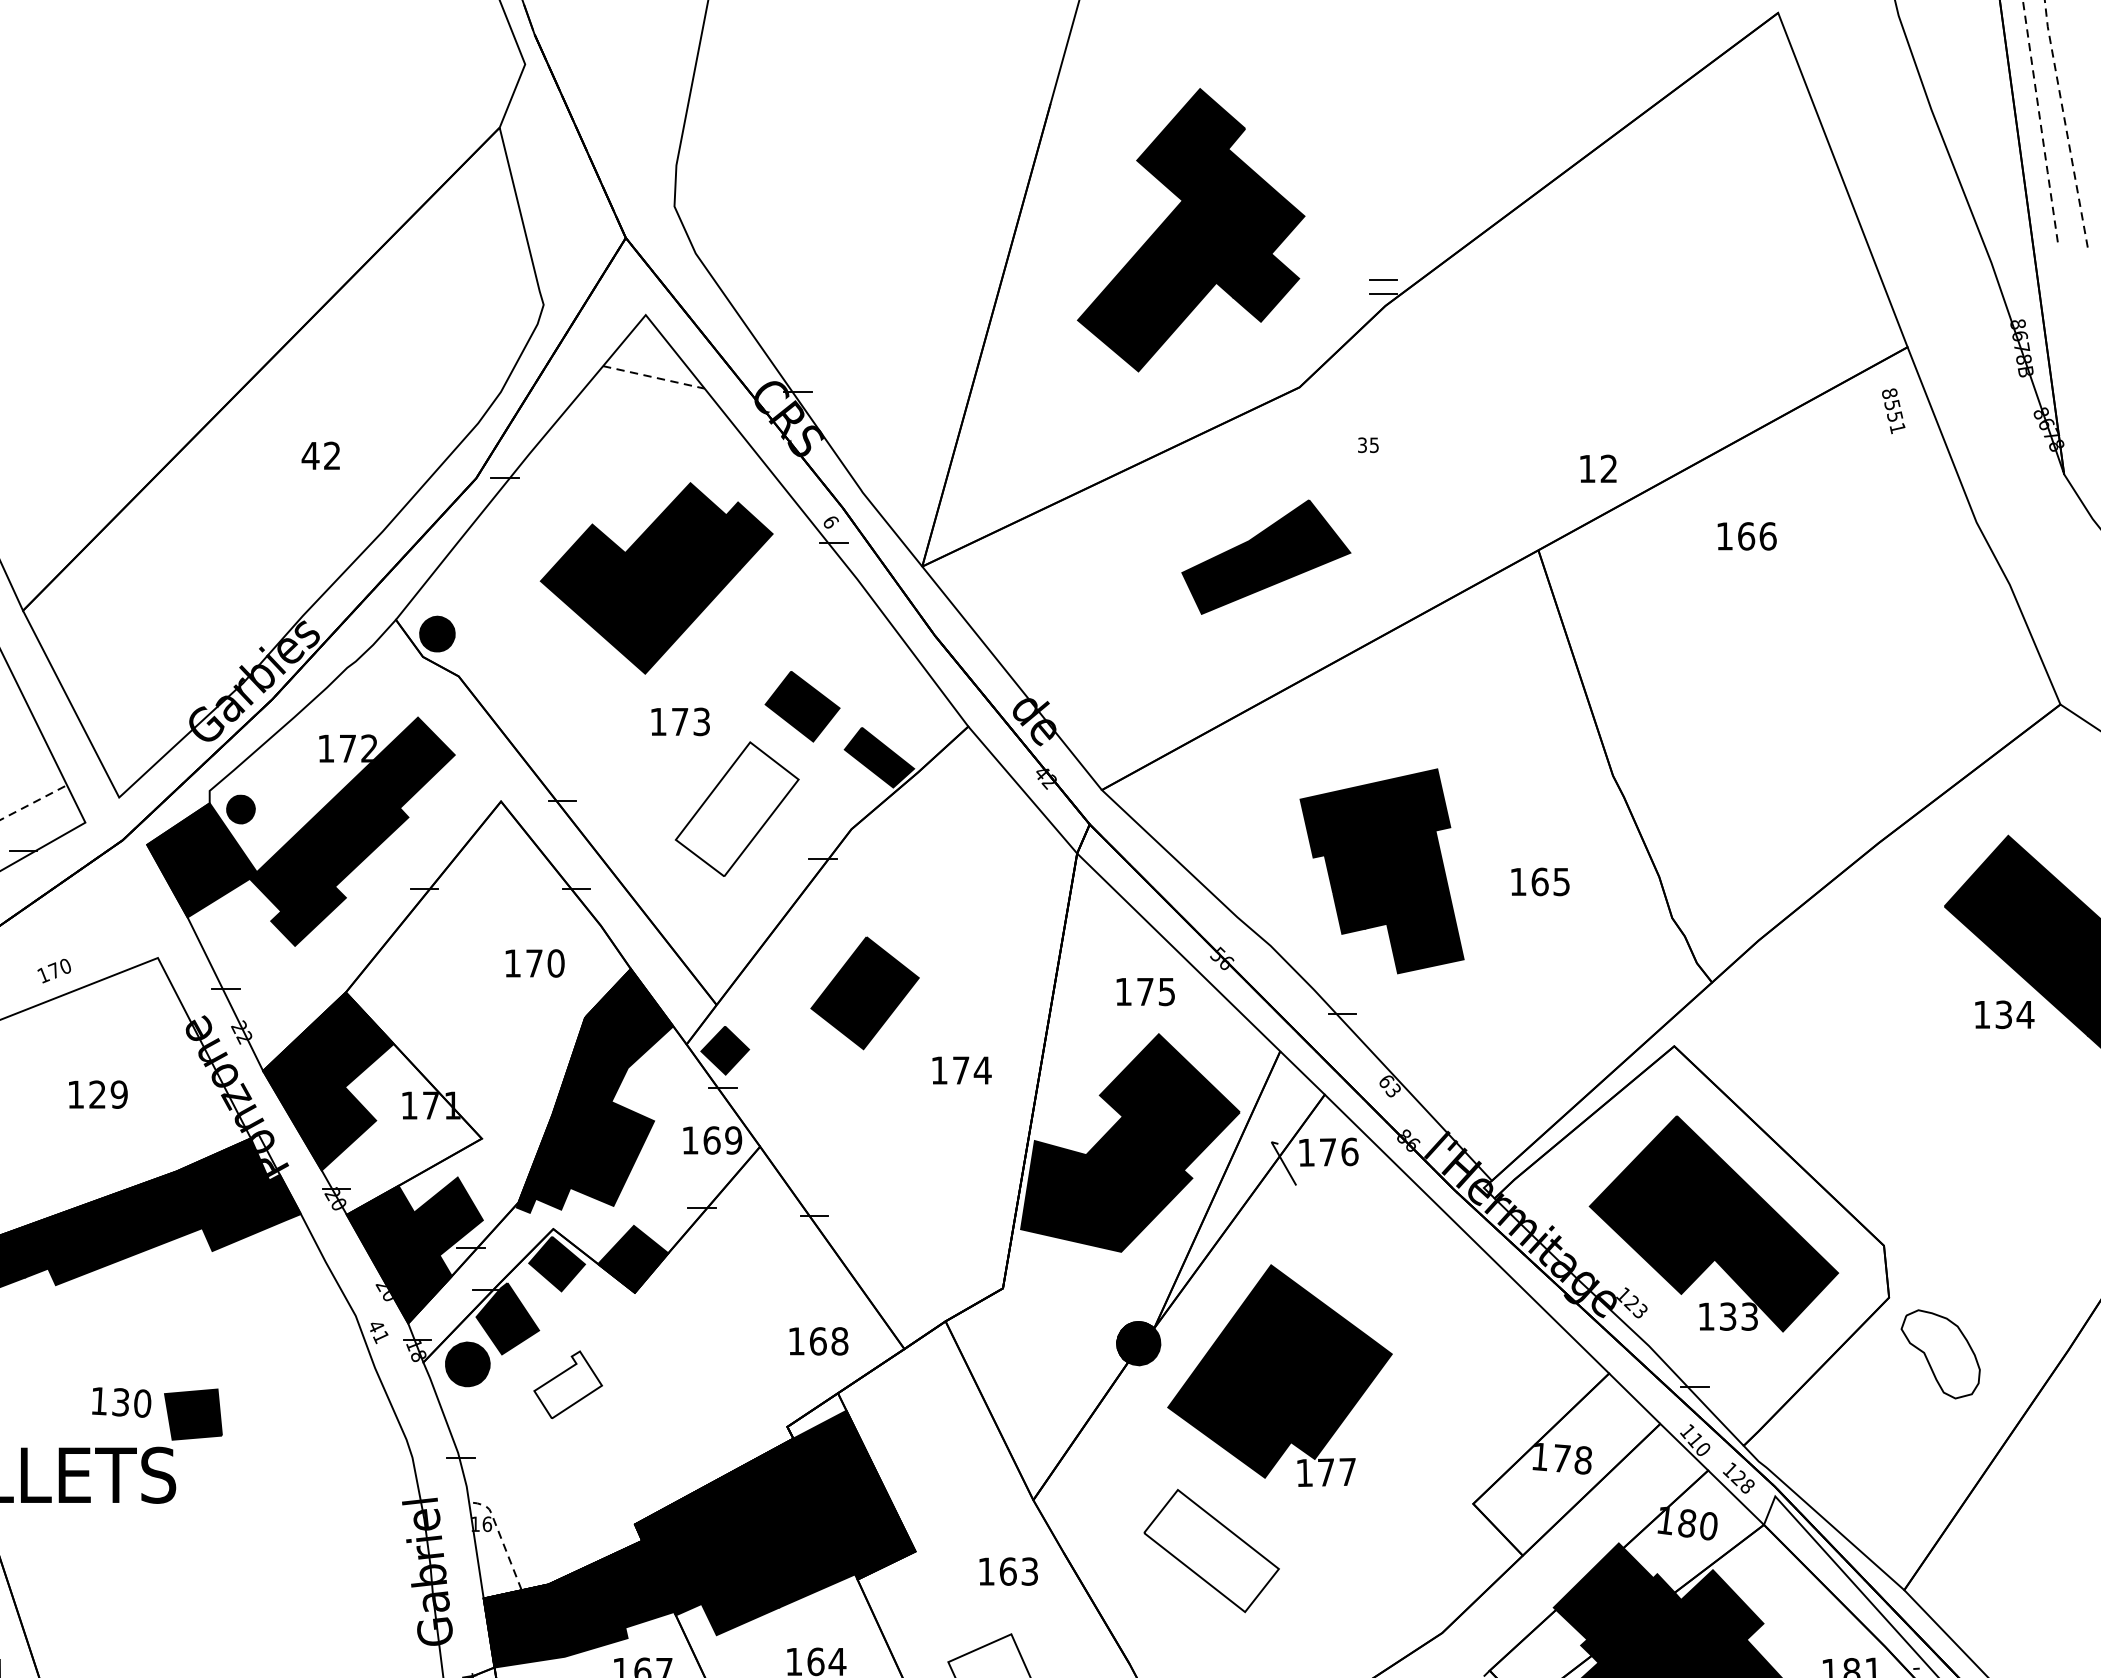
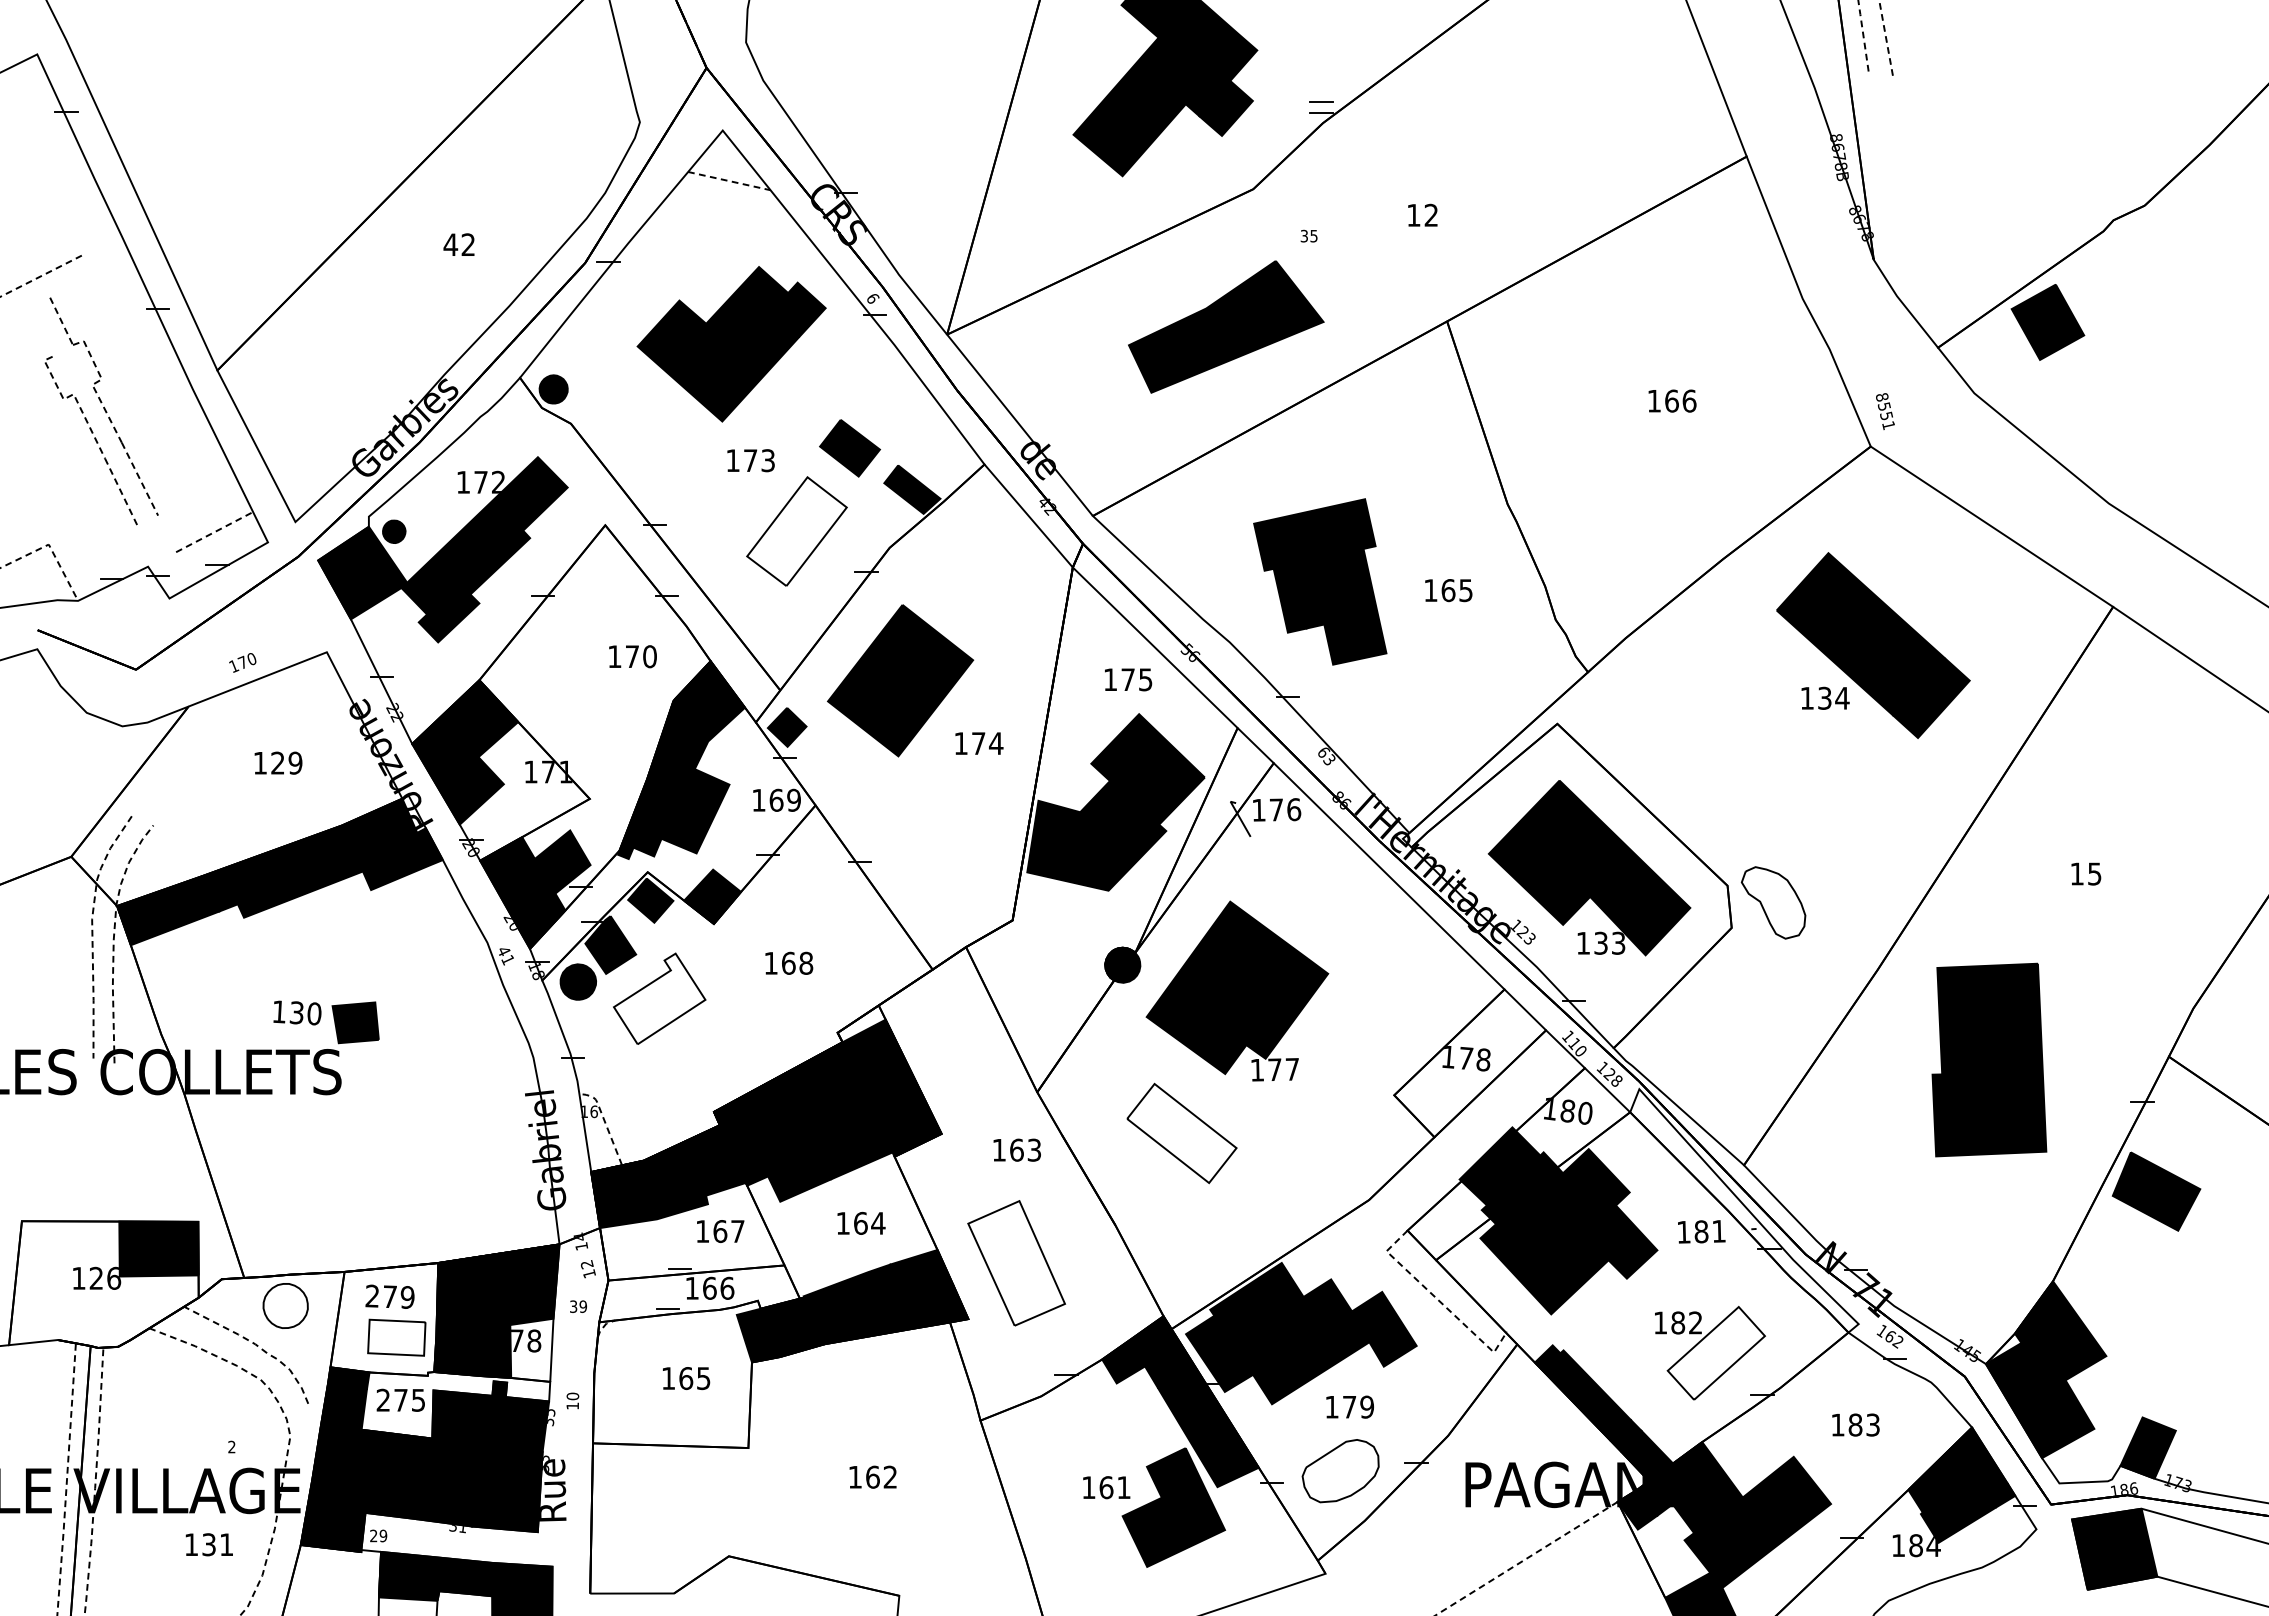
text: (1893, 411) -> (1885, 411), moved
text: (1598, 467) -> (1422, 214), moved
text: (1747, 535) -> (1672, 400), moved
part: (1266, 556) -> (1226, 326), size x1.43
part: (864, 992) -> (900, 680), size x1.67
text: (819, 1340) -> (789, 962), moved
part: (1940, 1353) -> (1773, 902), moved
part: (567, 1384) -> (659, 998), size x1.67

